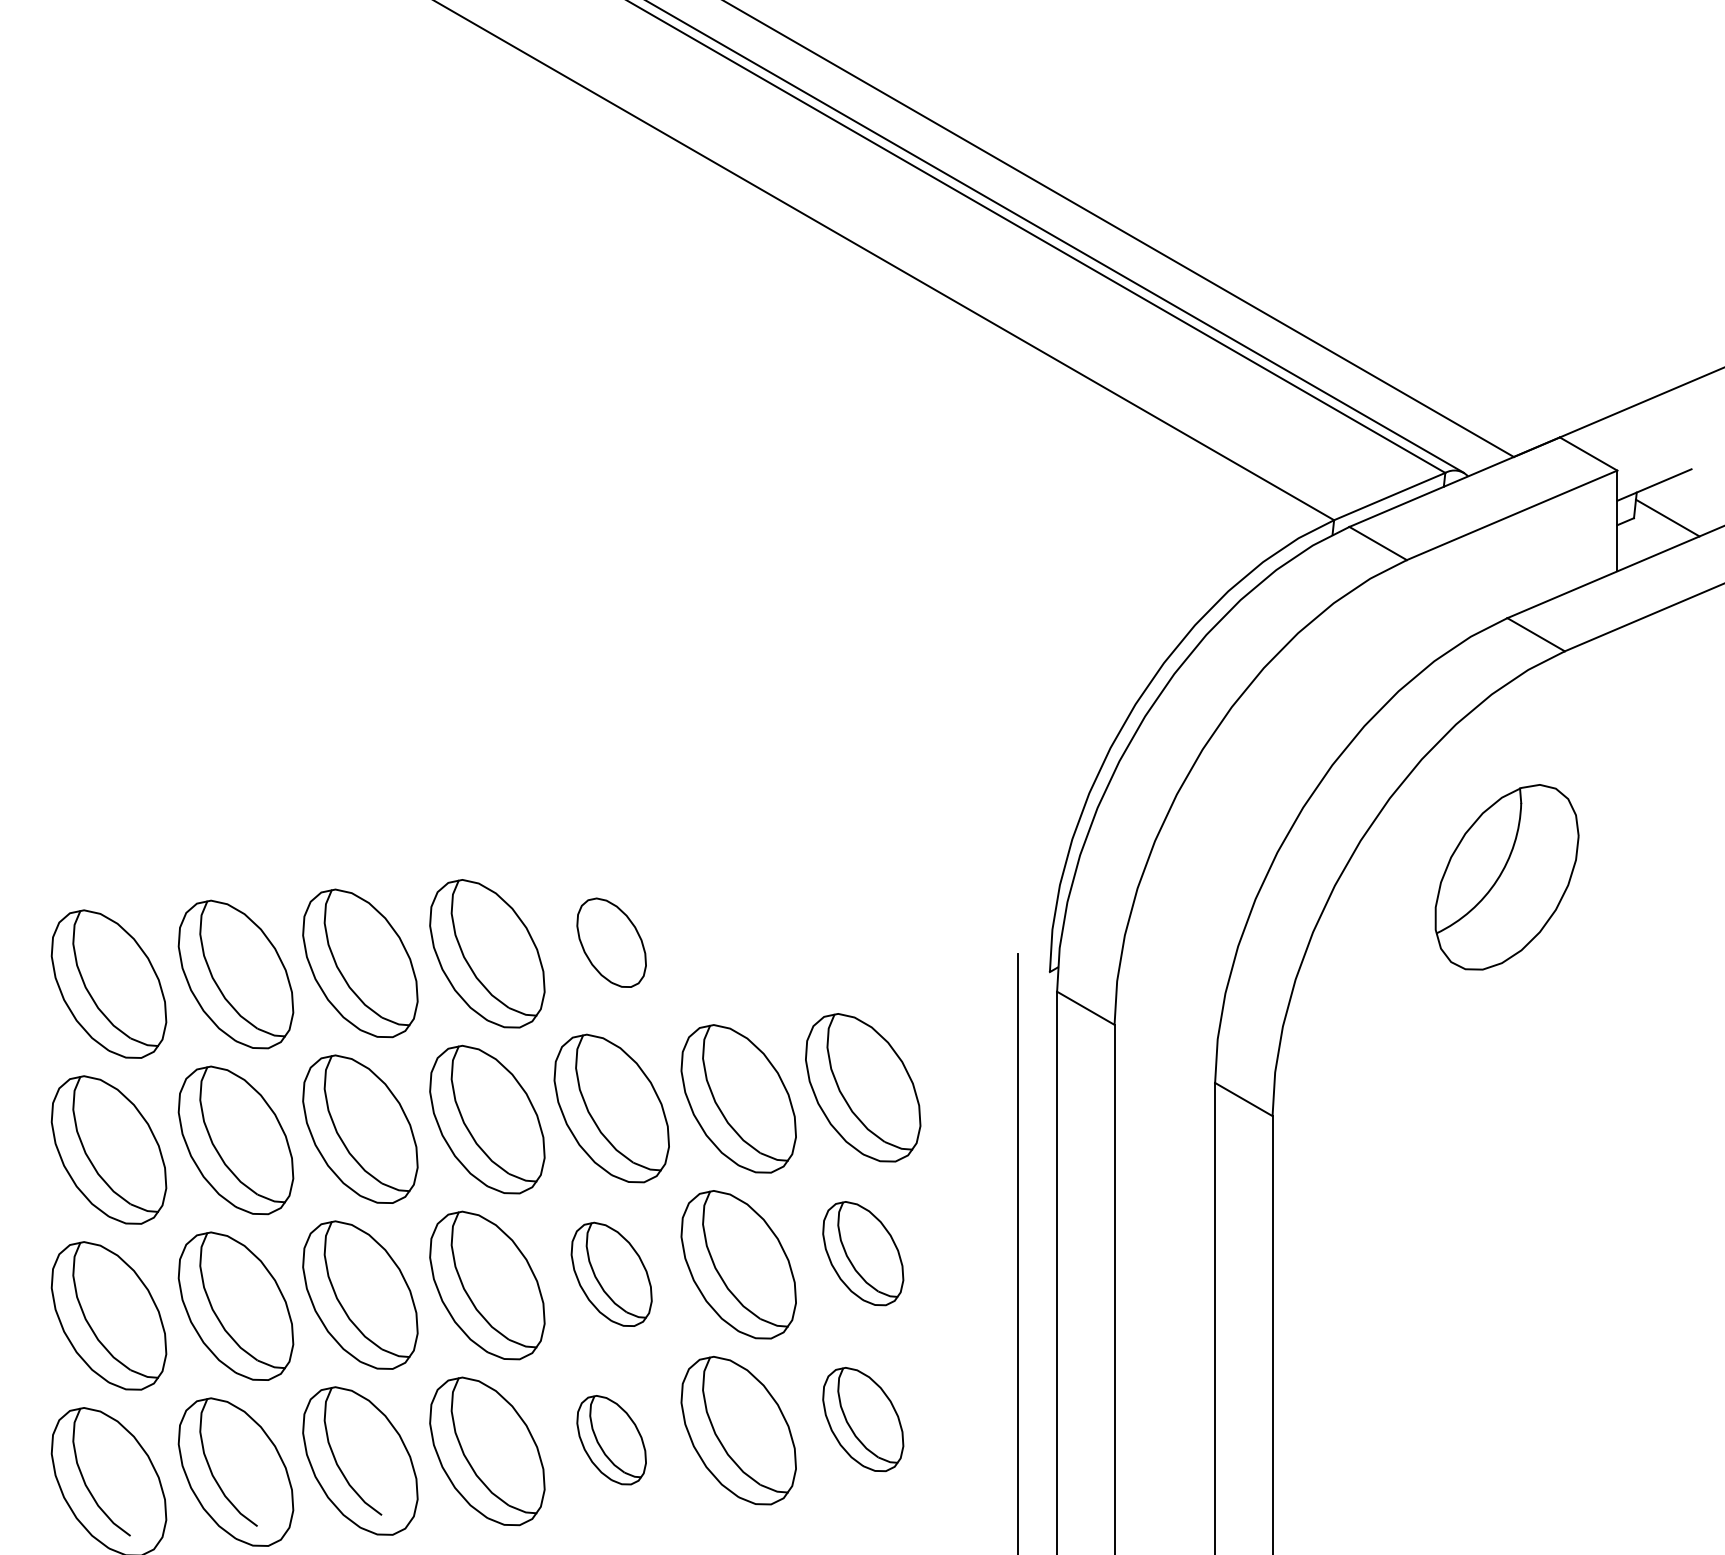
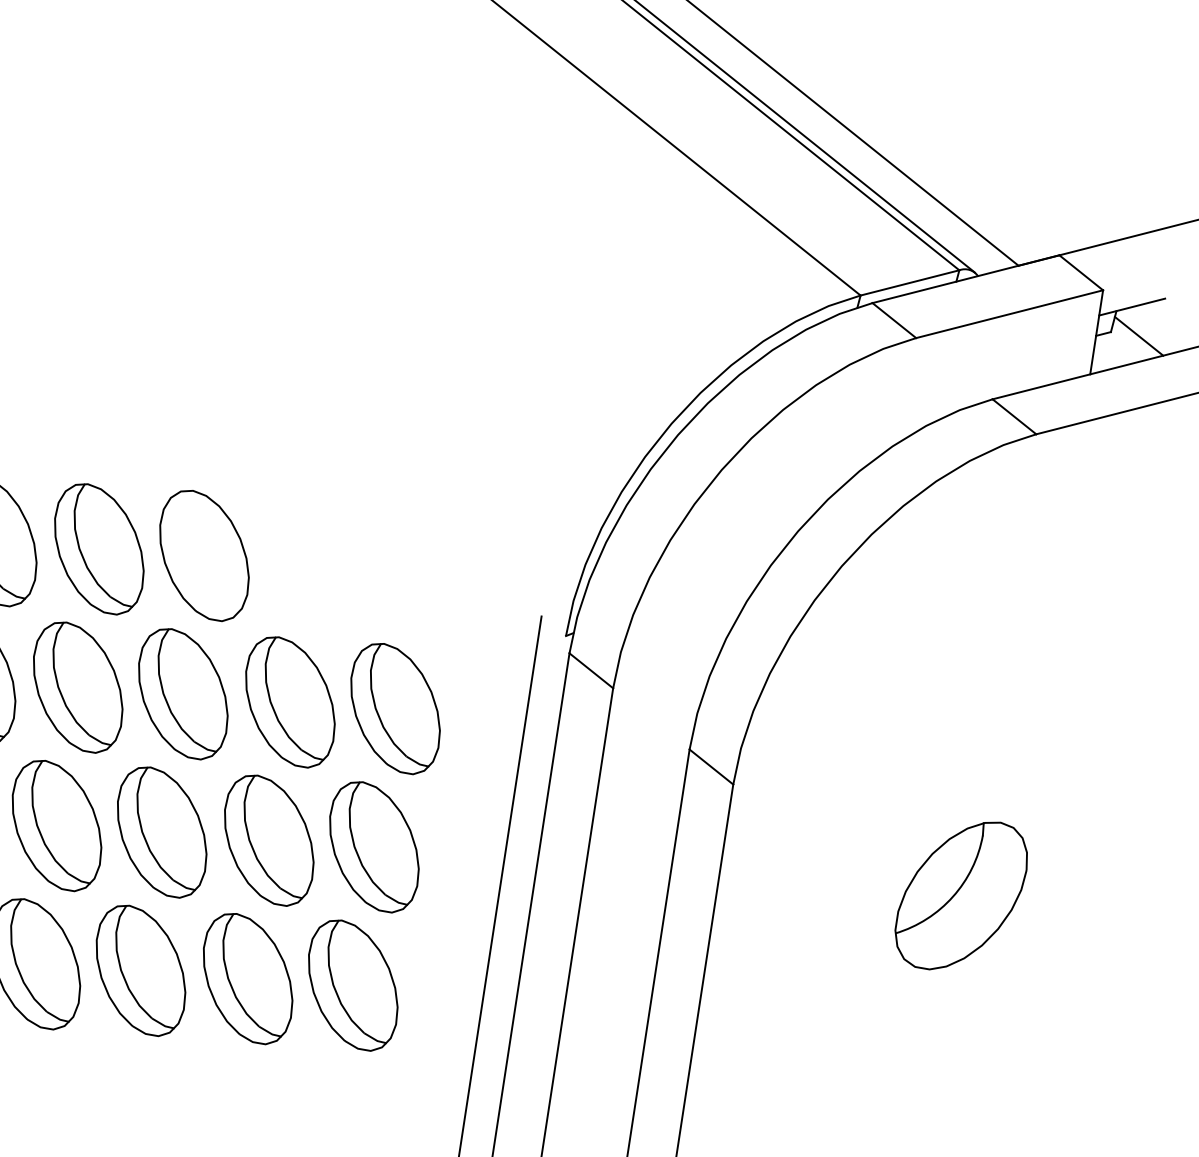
part: (1506, 877) -> (961, 895), moved
part: (611, 942) -> (204, 555), size x1.67
part: (863, 1253) -> (374, 846), size x1.43
part: (611, 1274) -> (161, 832), size x1.43
part: (863, 1419) -> (353, 985), size x1.43
part: (611, 1439) -> (140, 969), size x1.67

